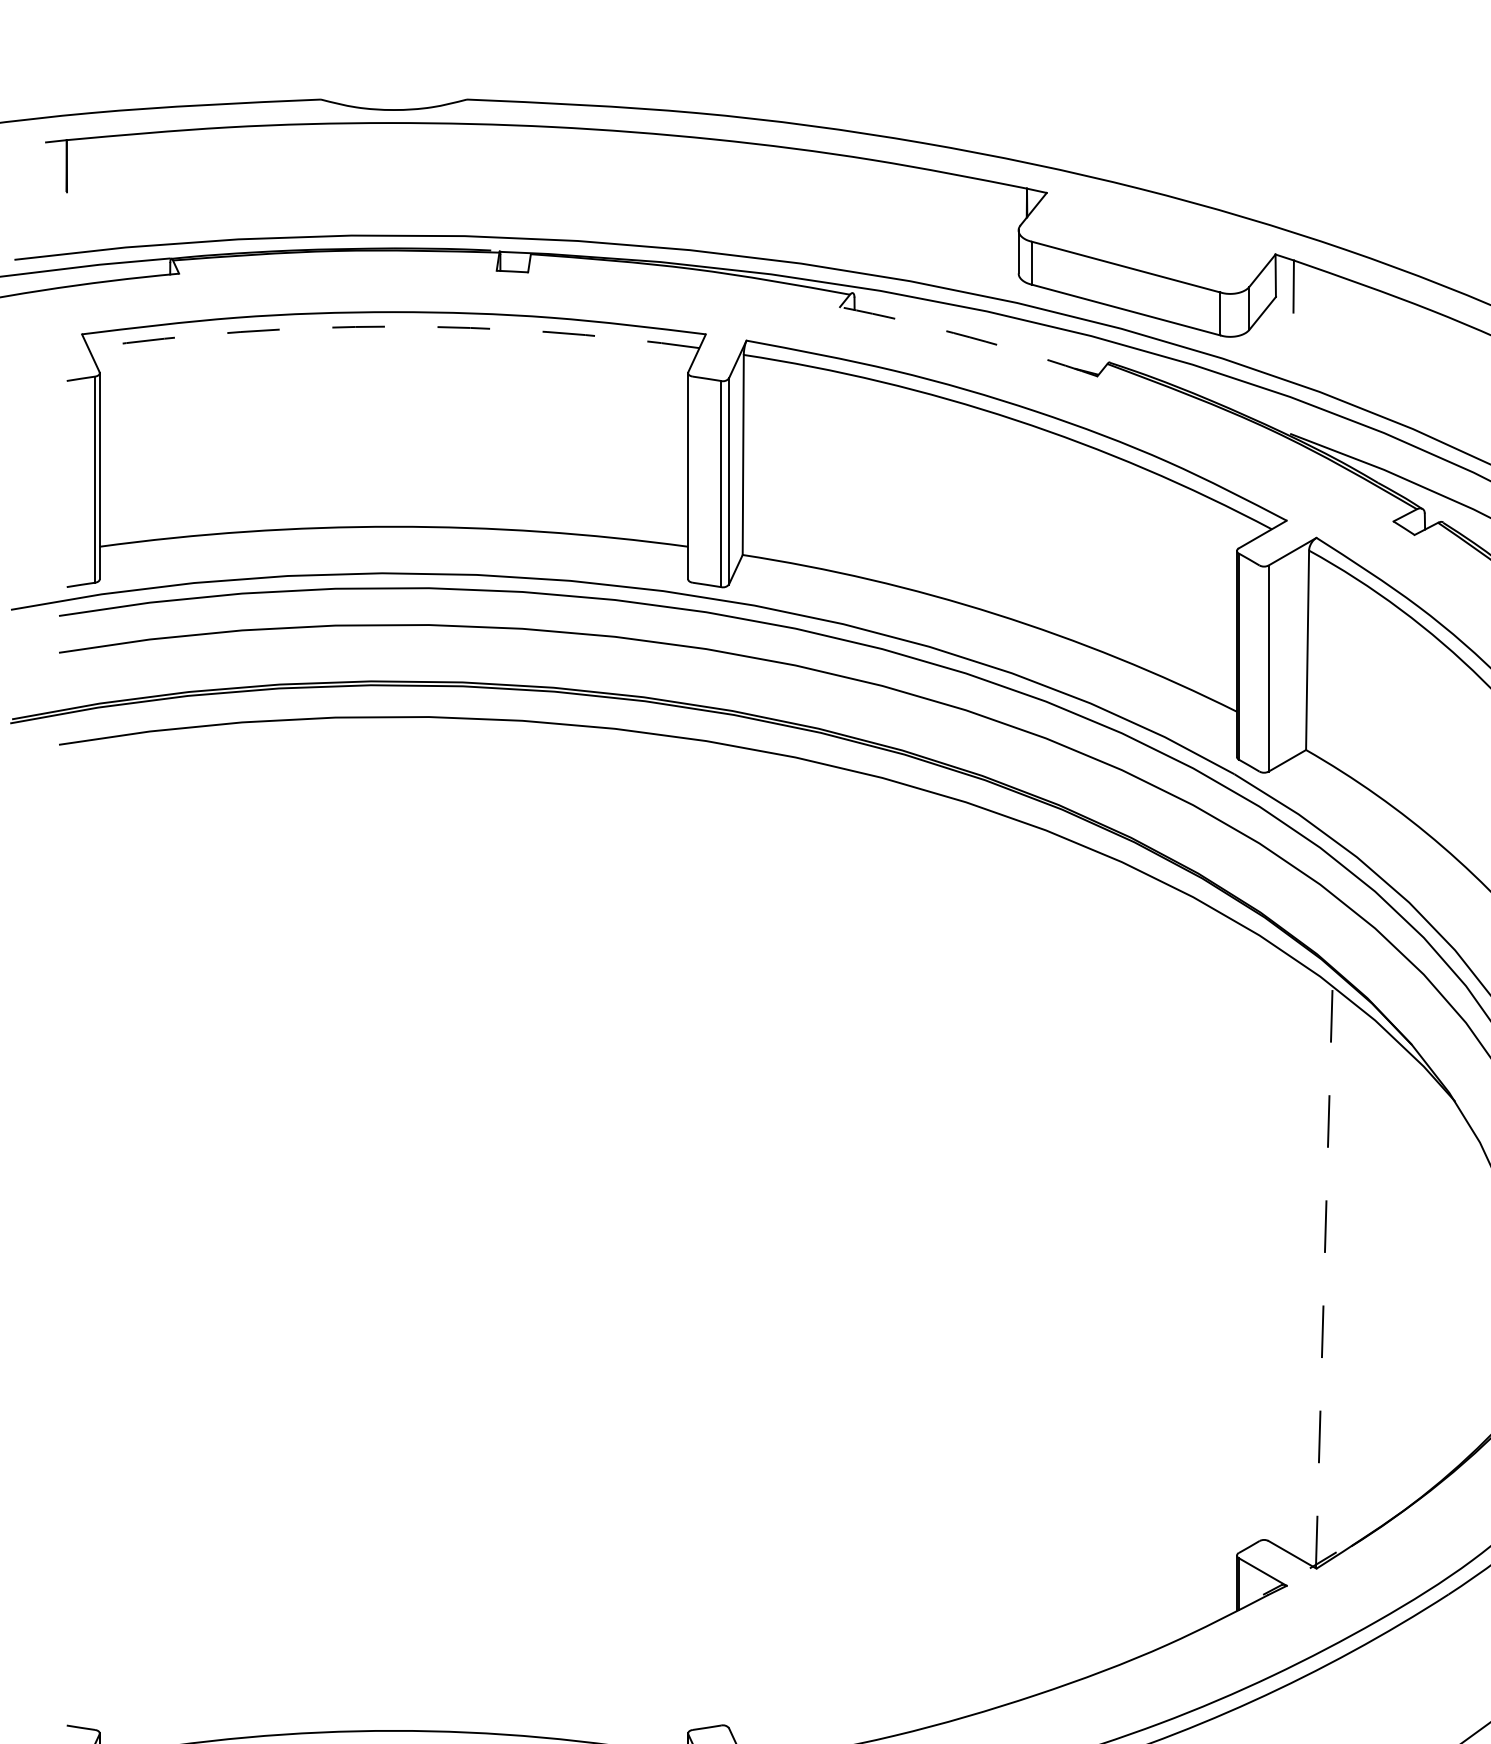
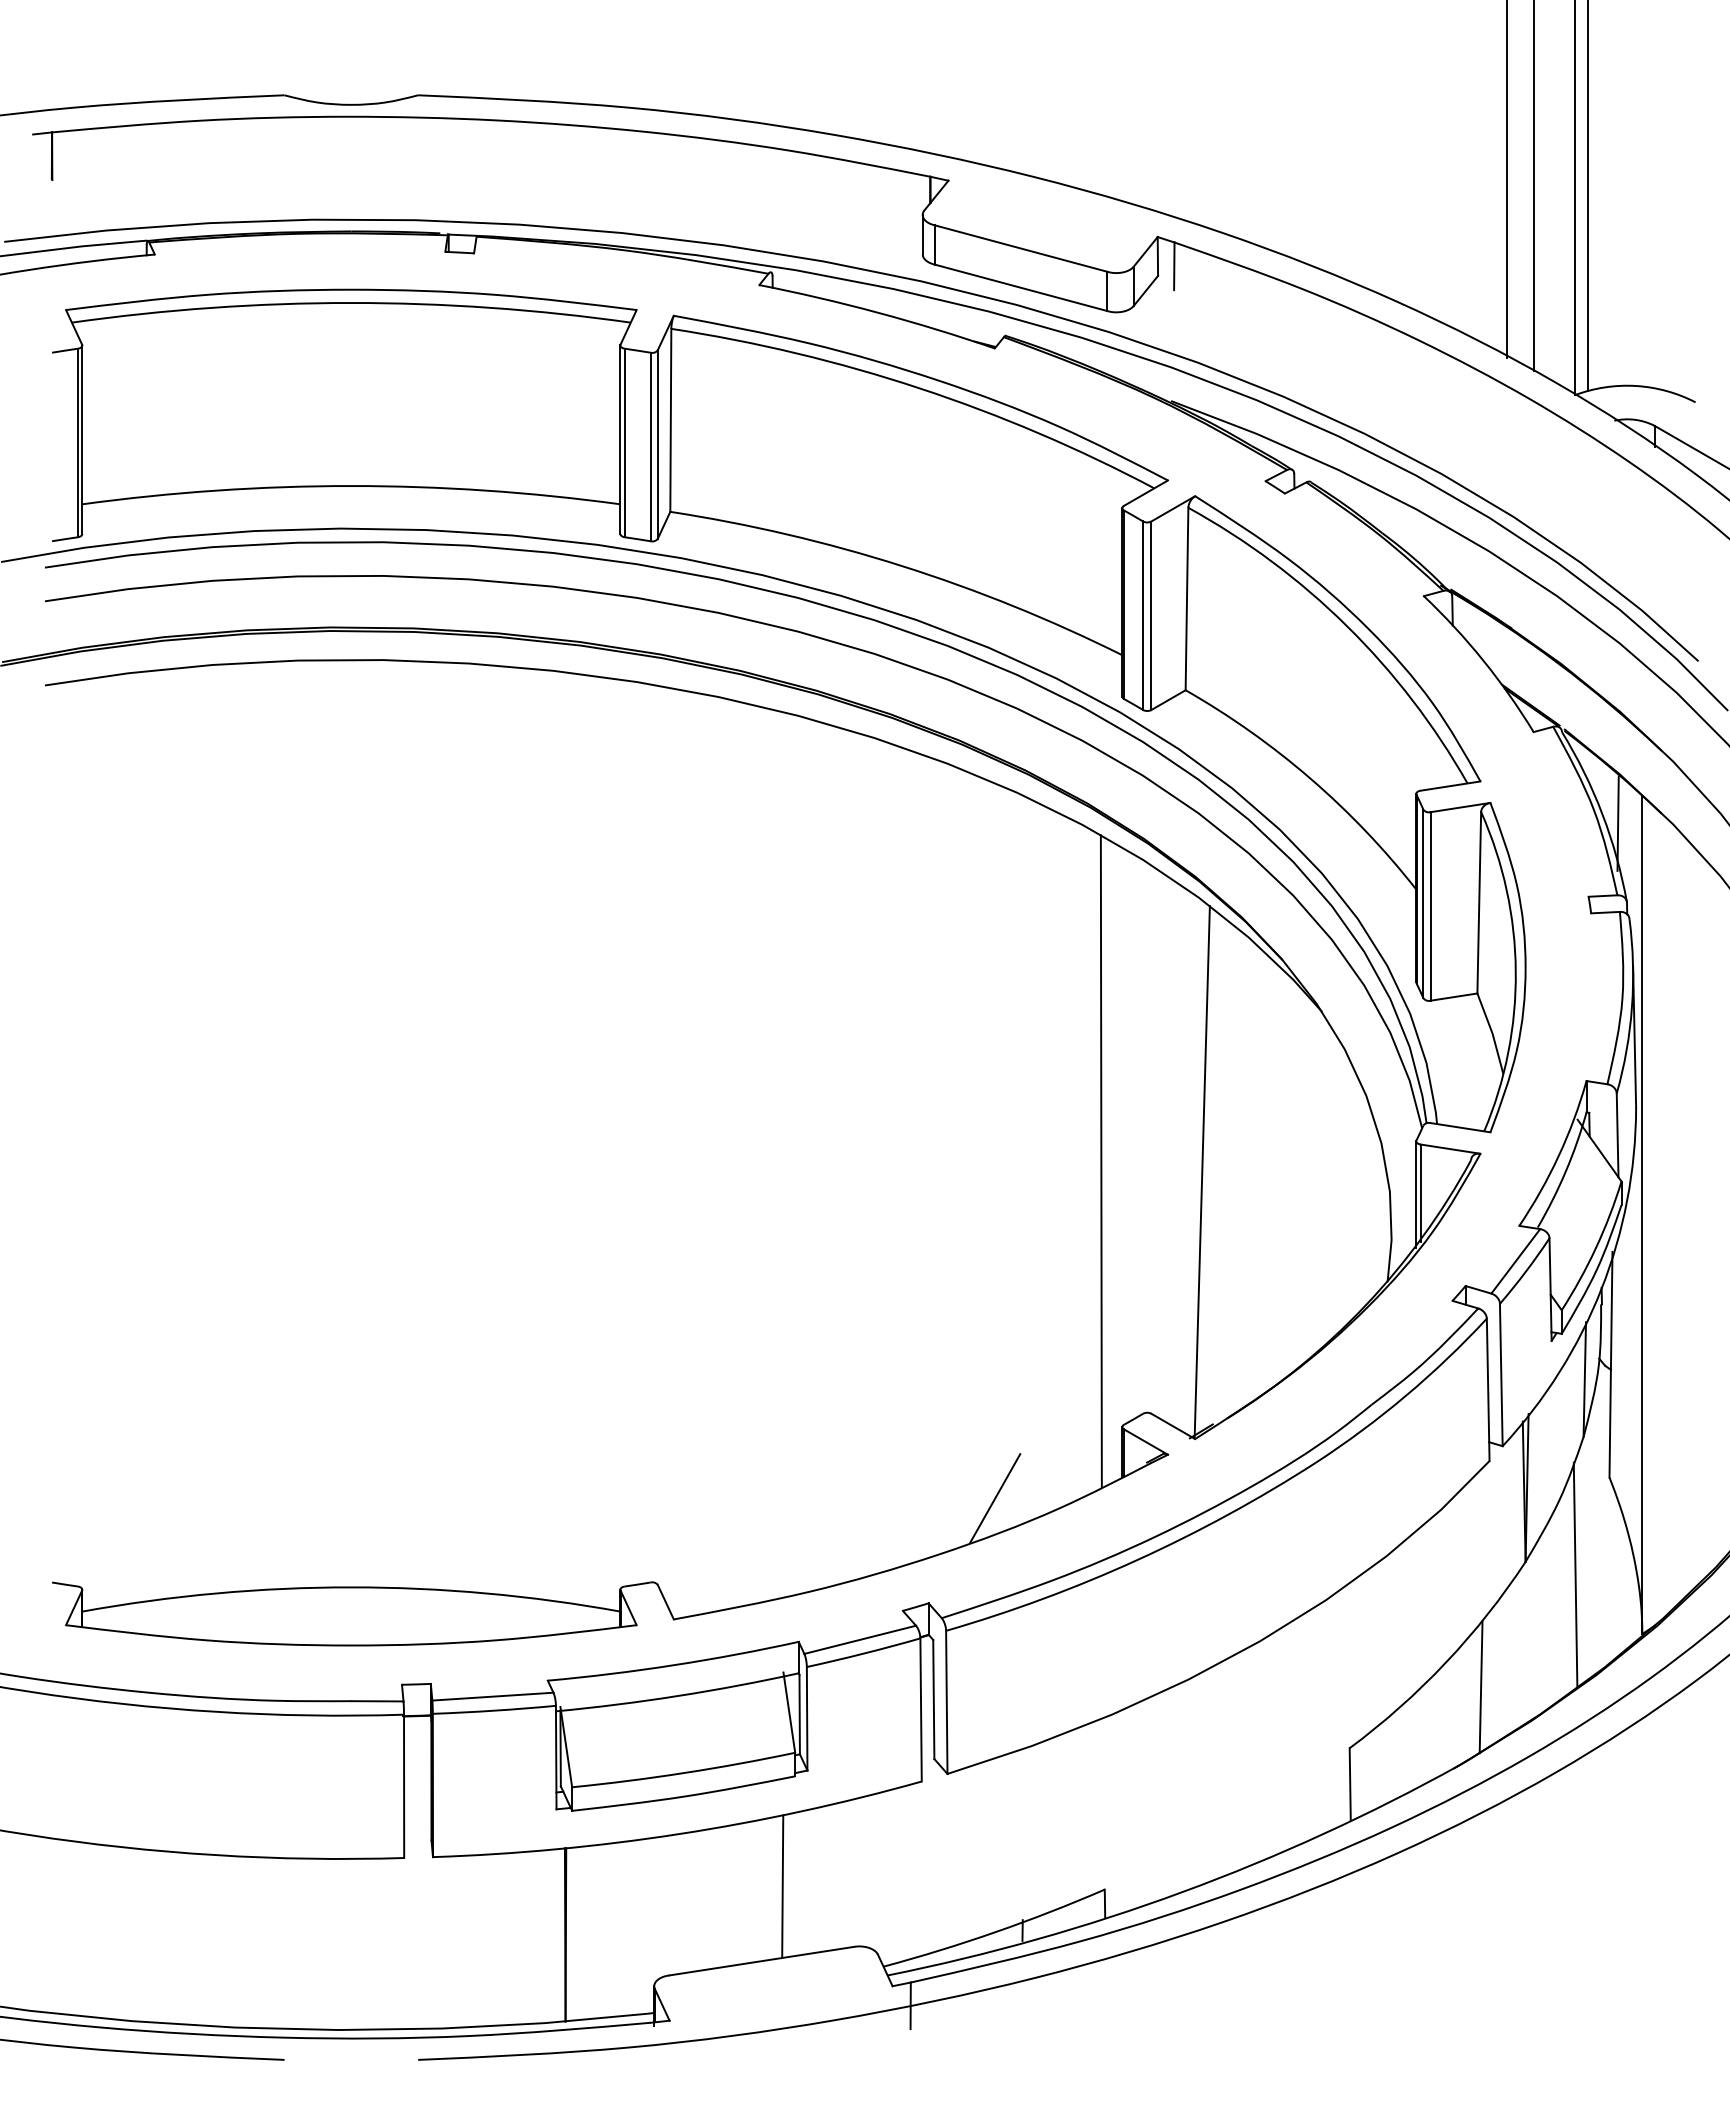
arc: (394, 326) -> (351, 302), dashed -> solid
arc: (970, 337) -> (878, 312), dashed -> solid
line: (692, 479) -> (624, 442), added
line: (1260, 668) -> (1143, 615), added
line: (1213, 1264) -> (1100, 1160), added
line: (1324, 1276) -> (1202, 1171), dashed -> solid
line: (1098, 1633) -> (995, 1498), added

